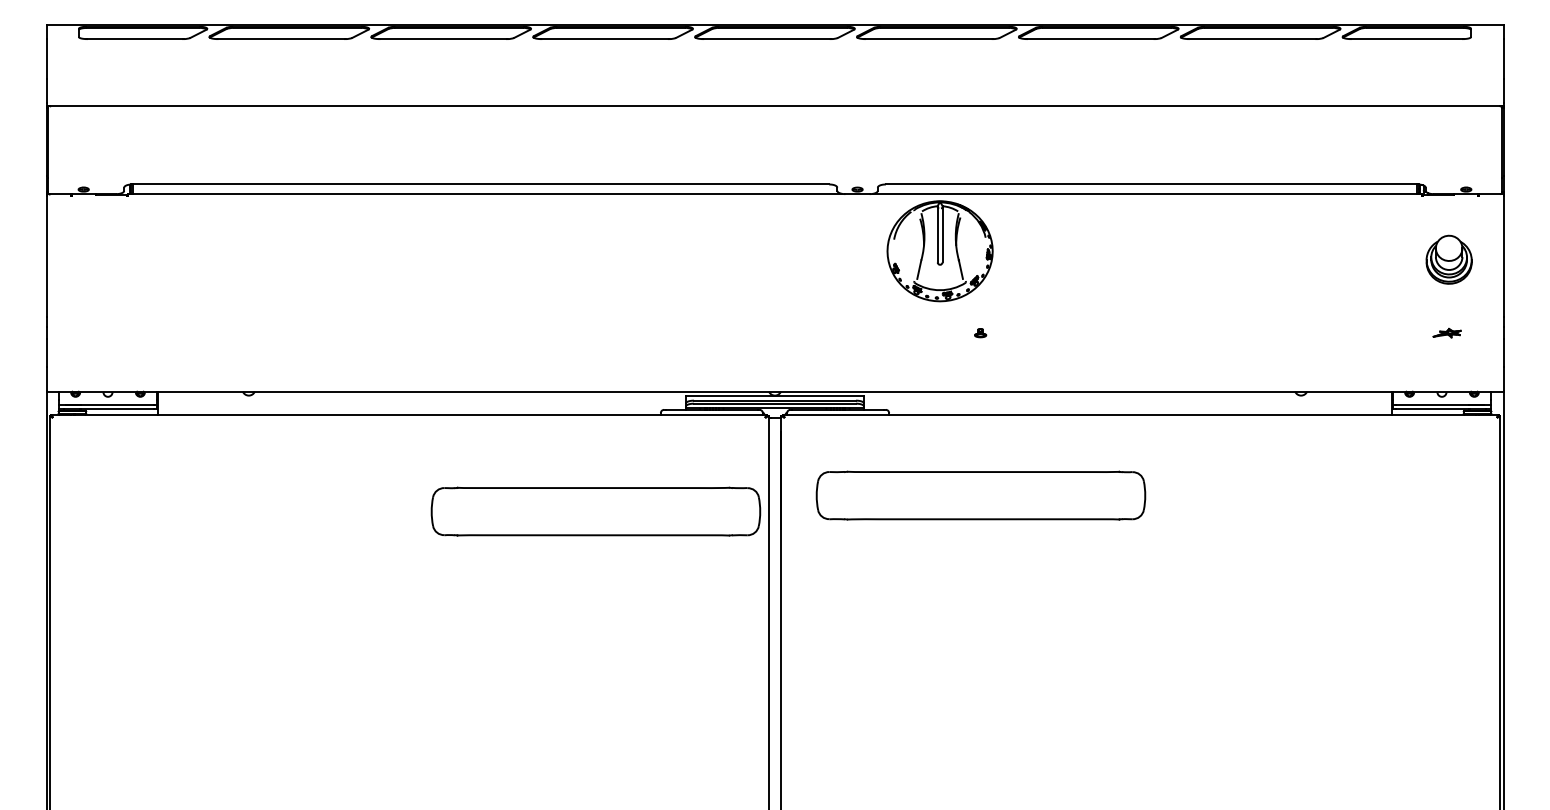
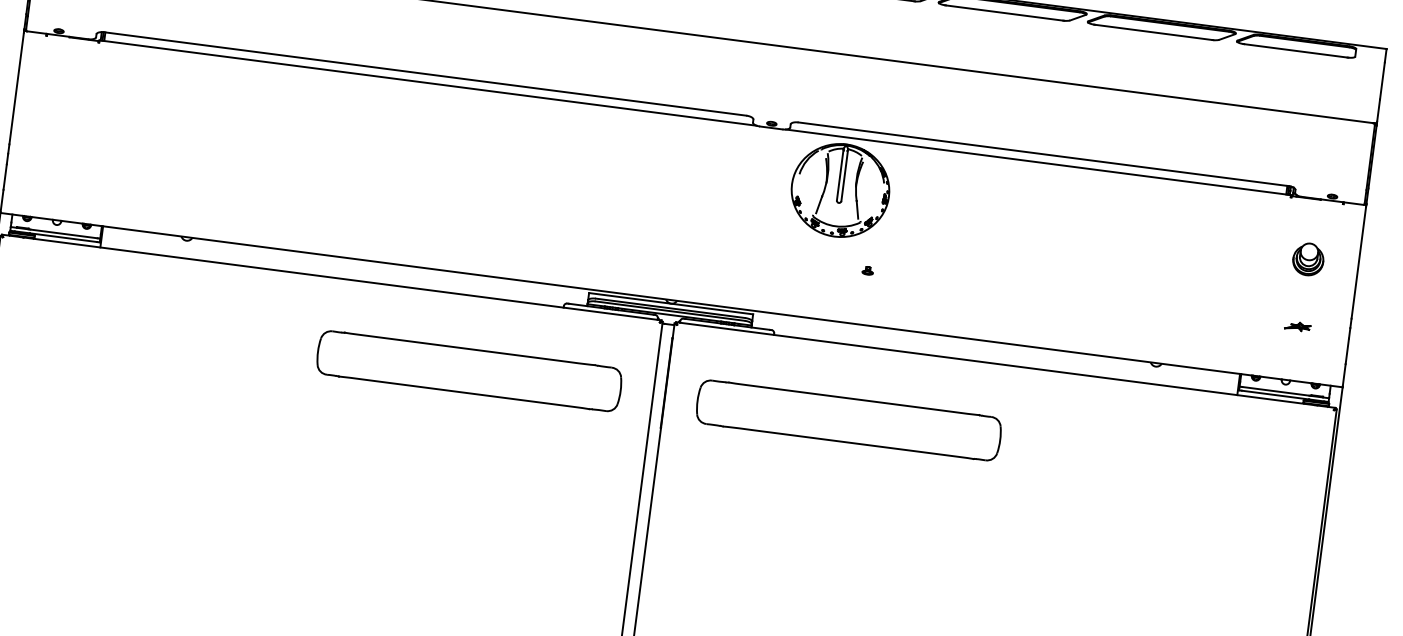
part: (1449, 260) -> (1308, 259), size x0.71
part: (595, 511) -> (468, 370), moved

